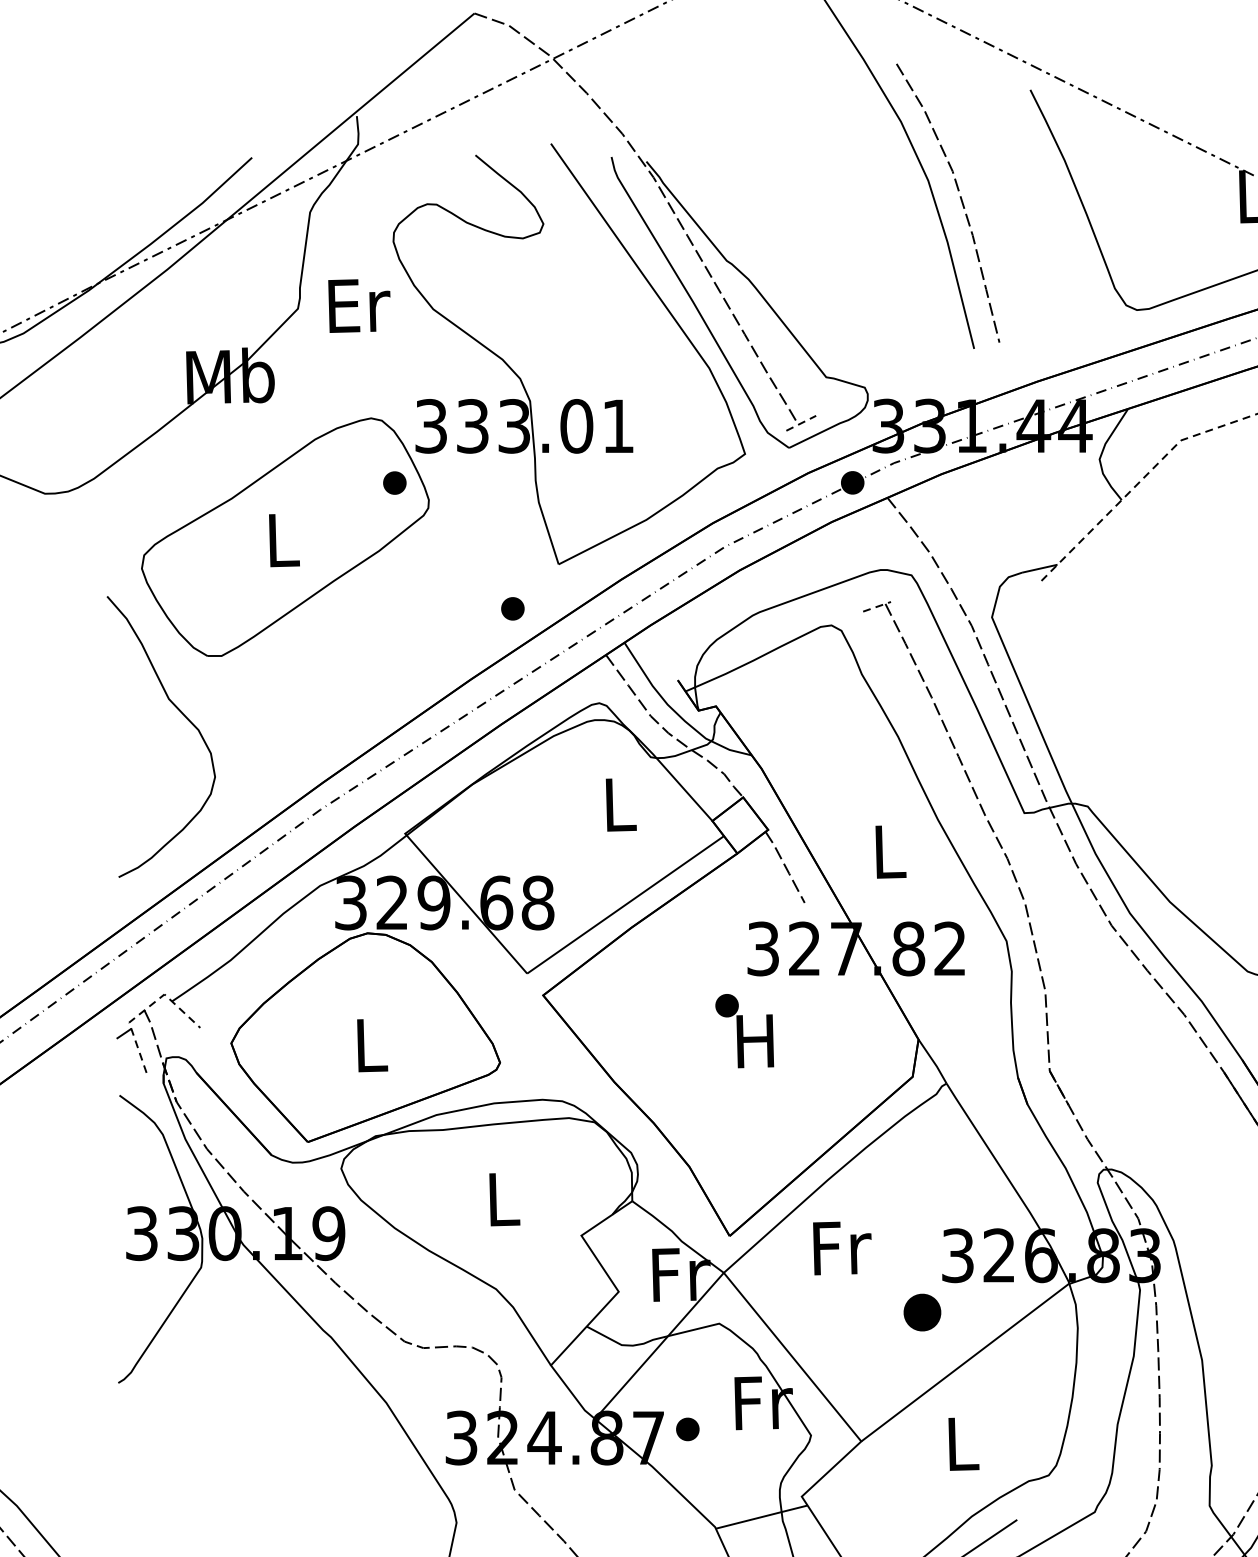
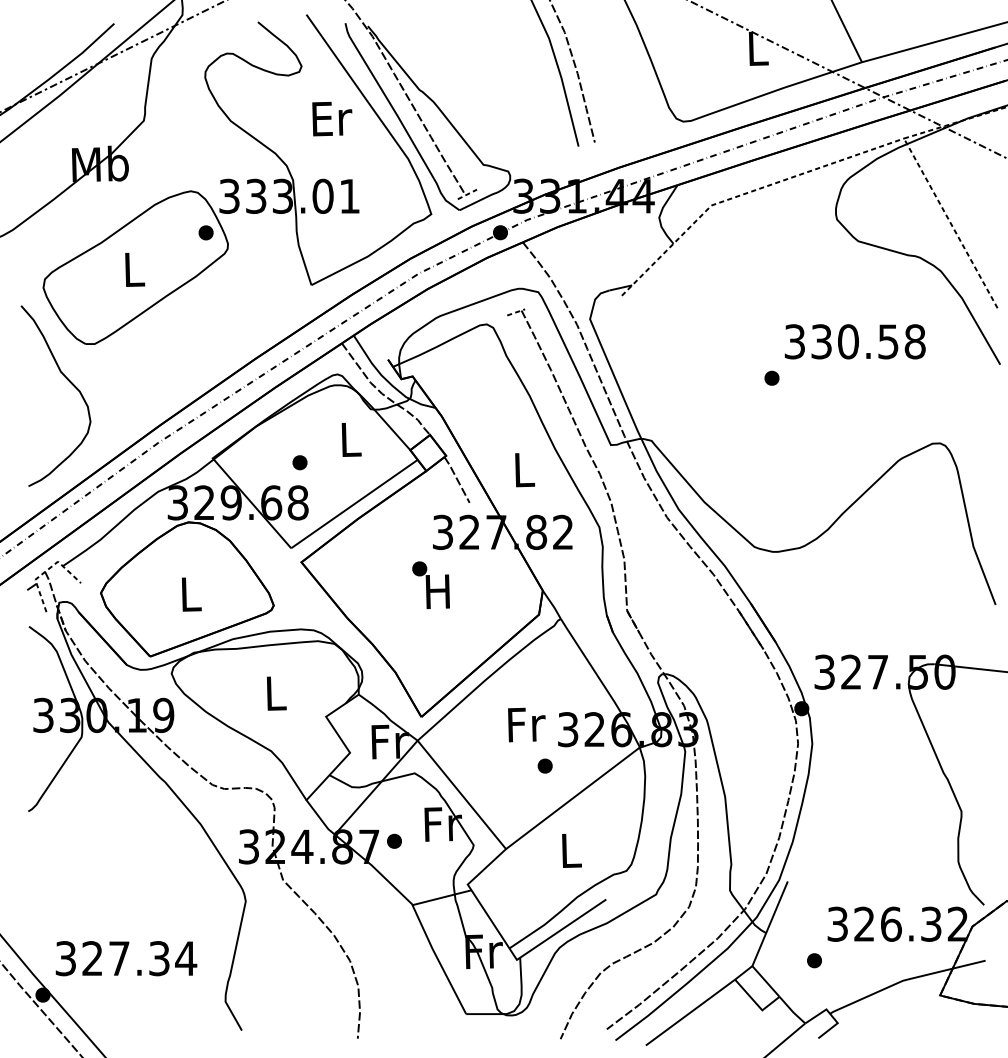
text: (359, 305) -> (332, 118), moved
part: (512, 608) -> (299, 462), moved
text: (841, 1247) -> (526, 724), moved
part: (921, 1311) -> (544, 765), size x0.62

